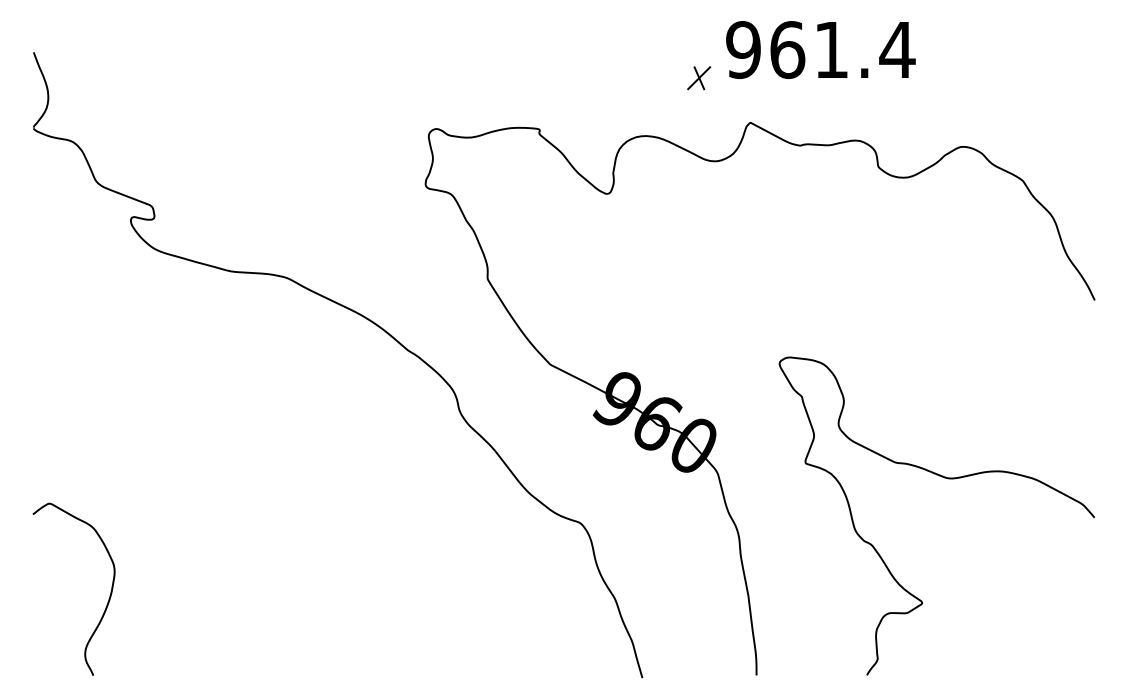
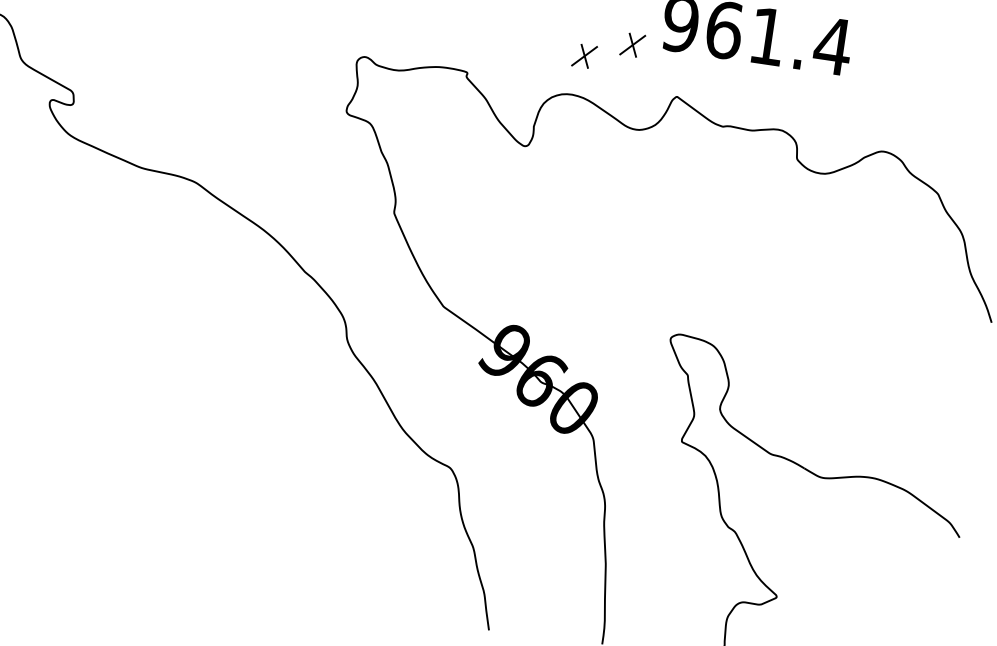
part: (653, 96) -> (584, 56), added

